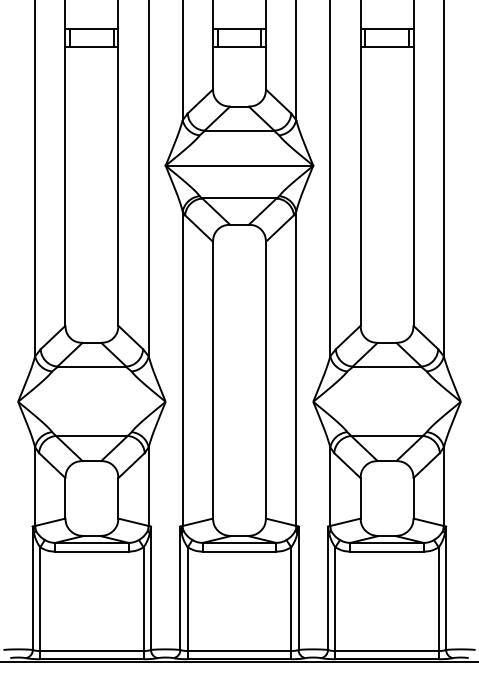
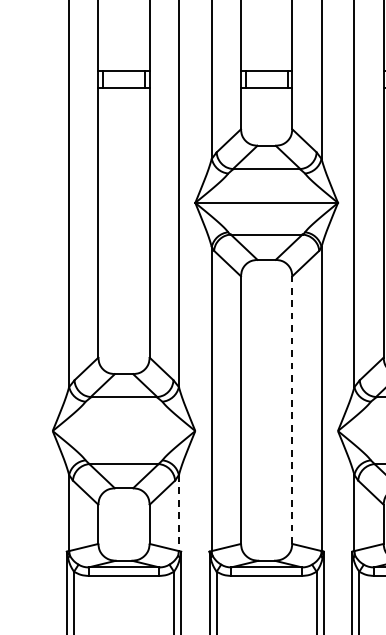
line: (266, 379) -> (292, 409), solid -> dashed
line: (148, 487) -> (178, 513), solid -> dashed

